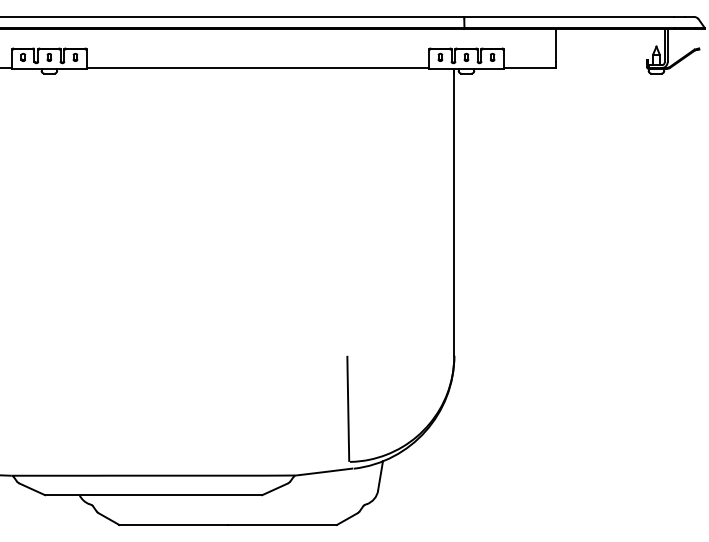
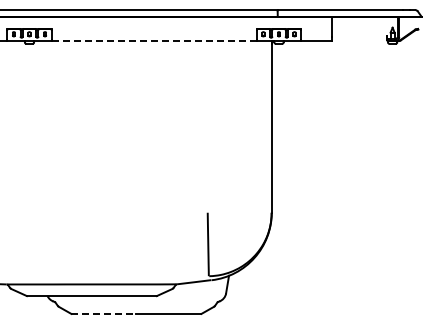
line: (258, 67) -> (154, 40), solid -> dashed
line: (173, 524) -> (103, 313), solid -> dashed

